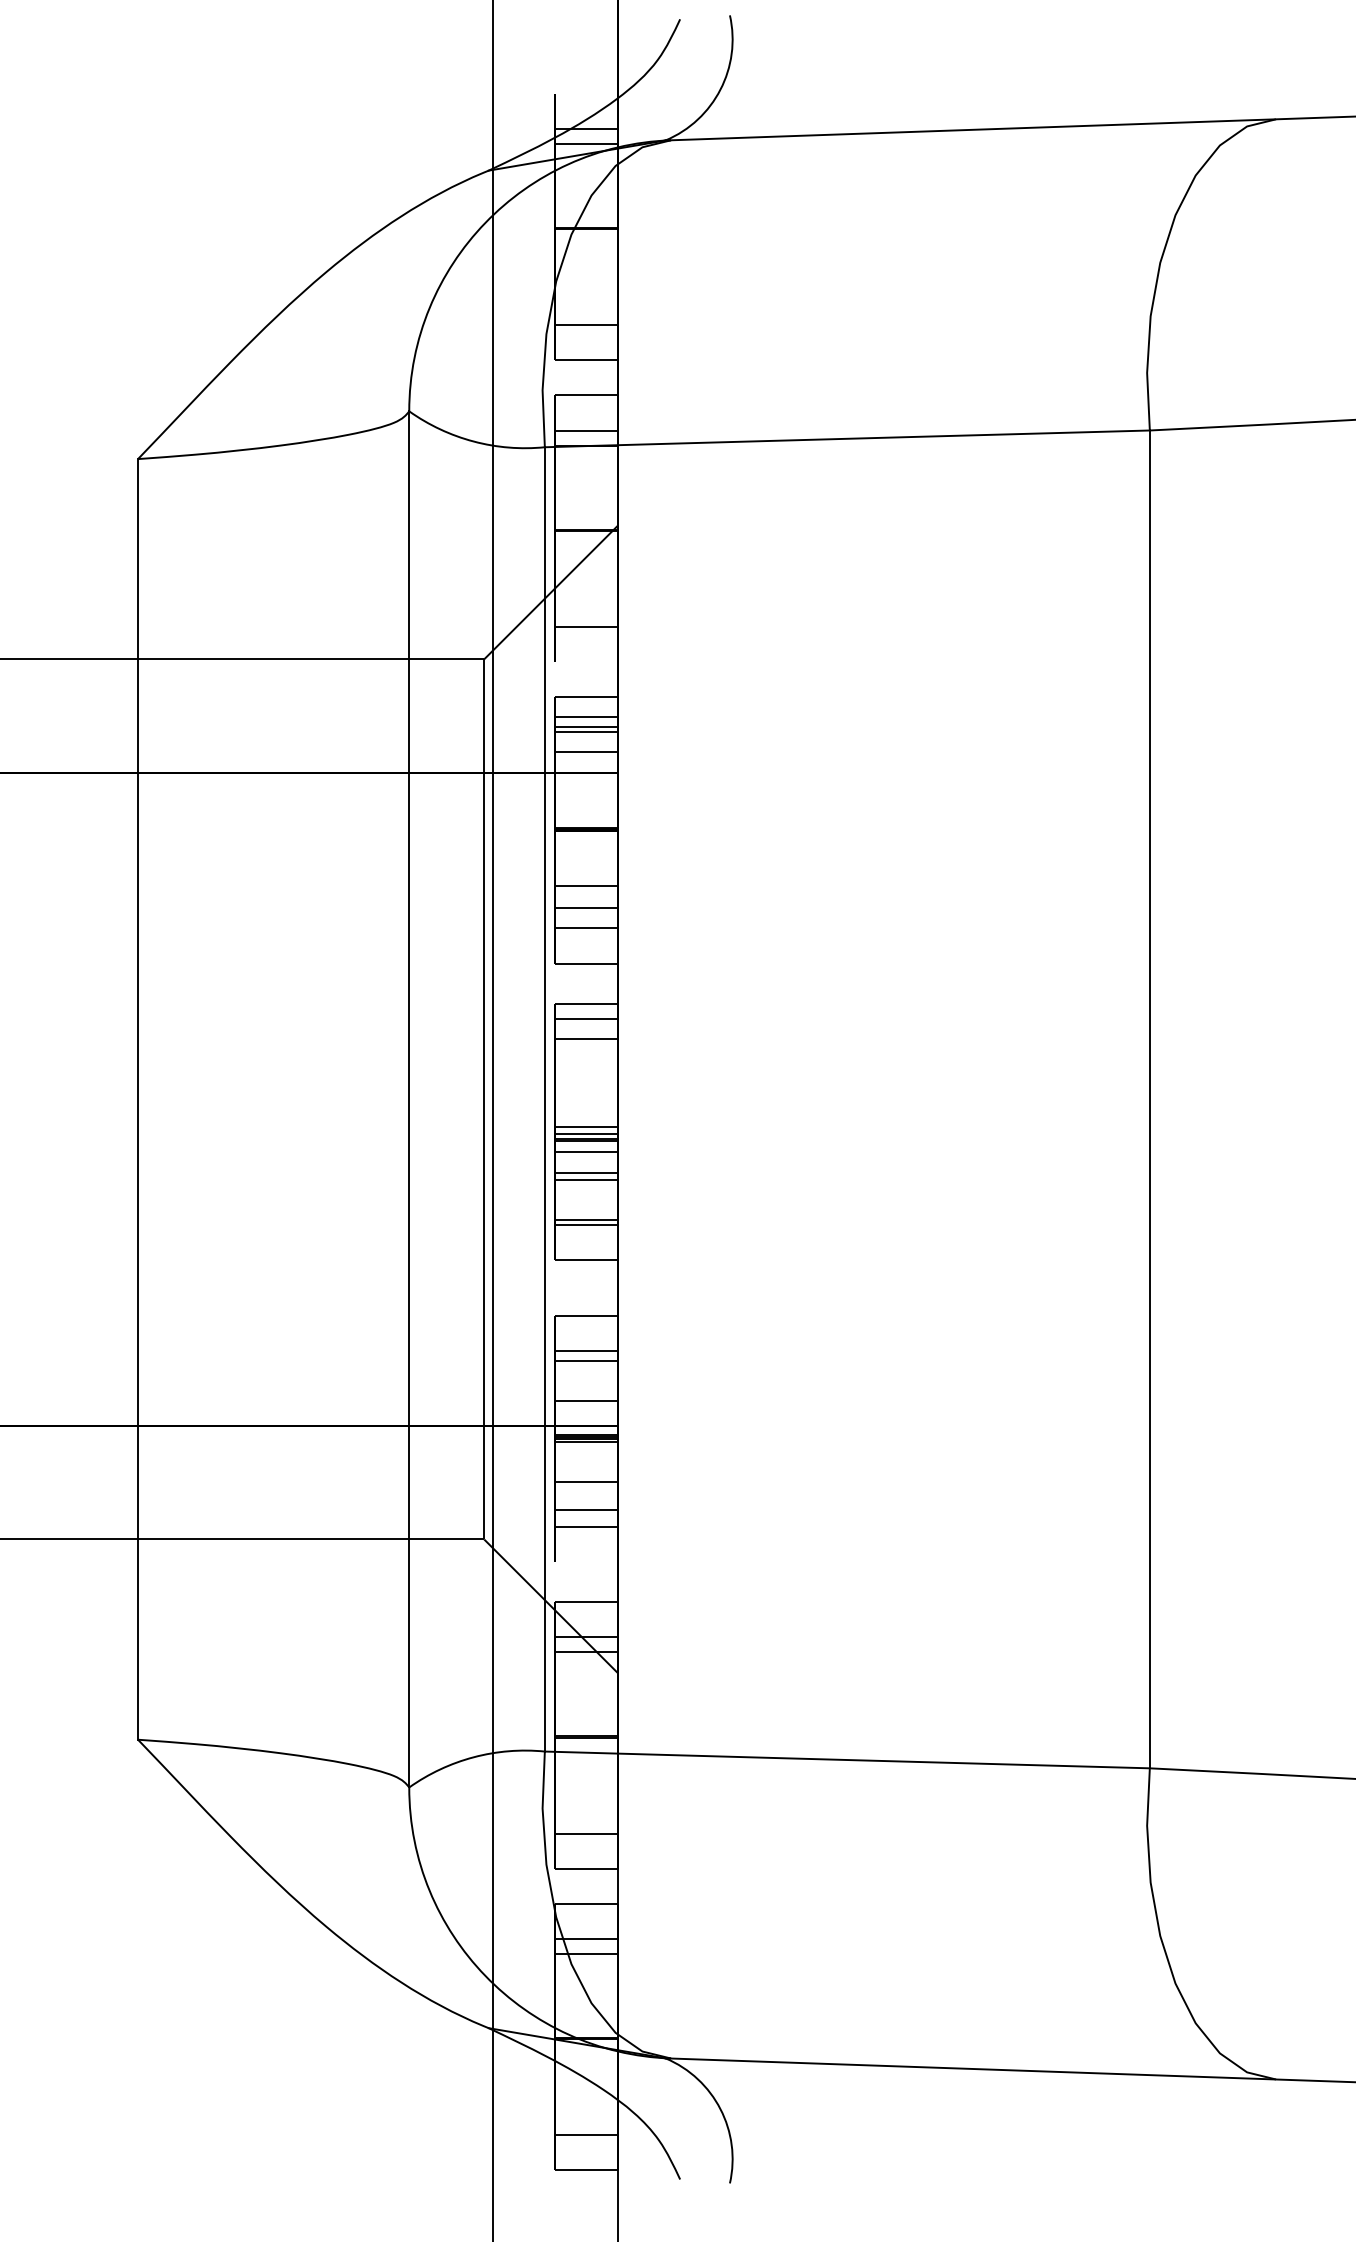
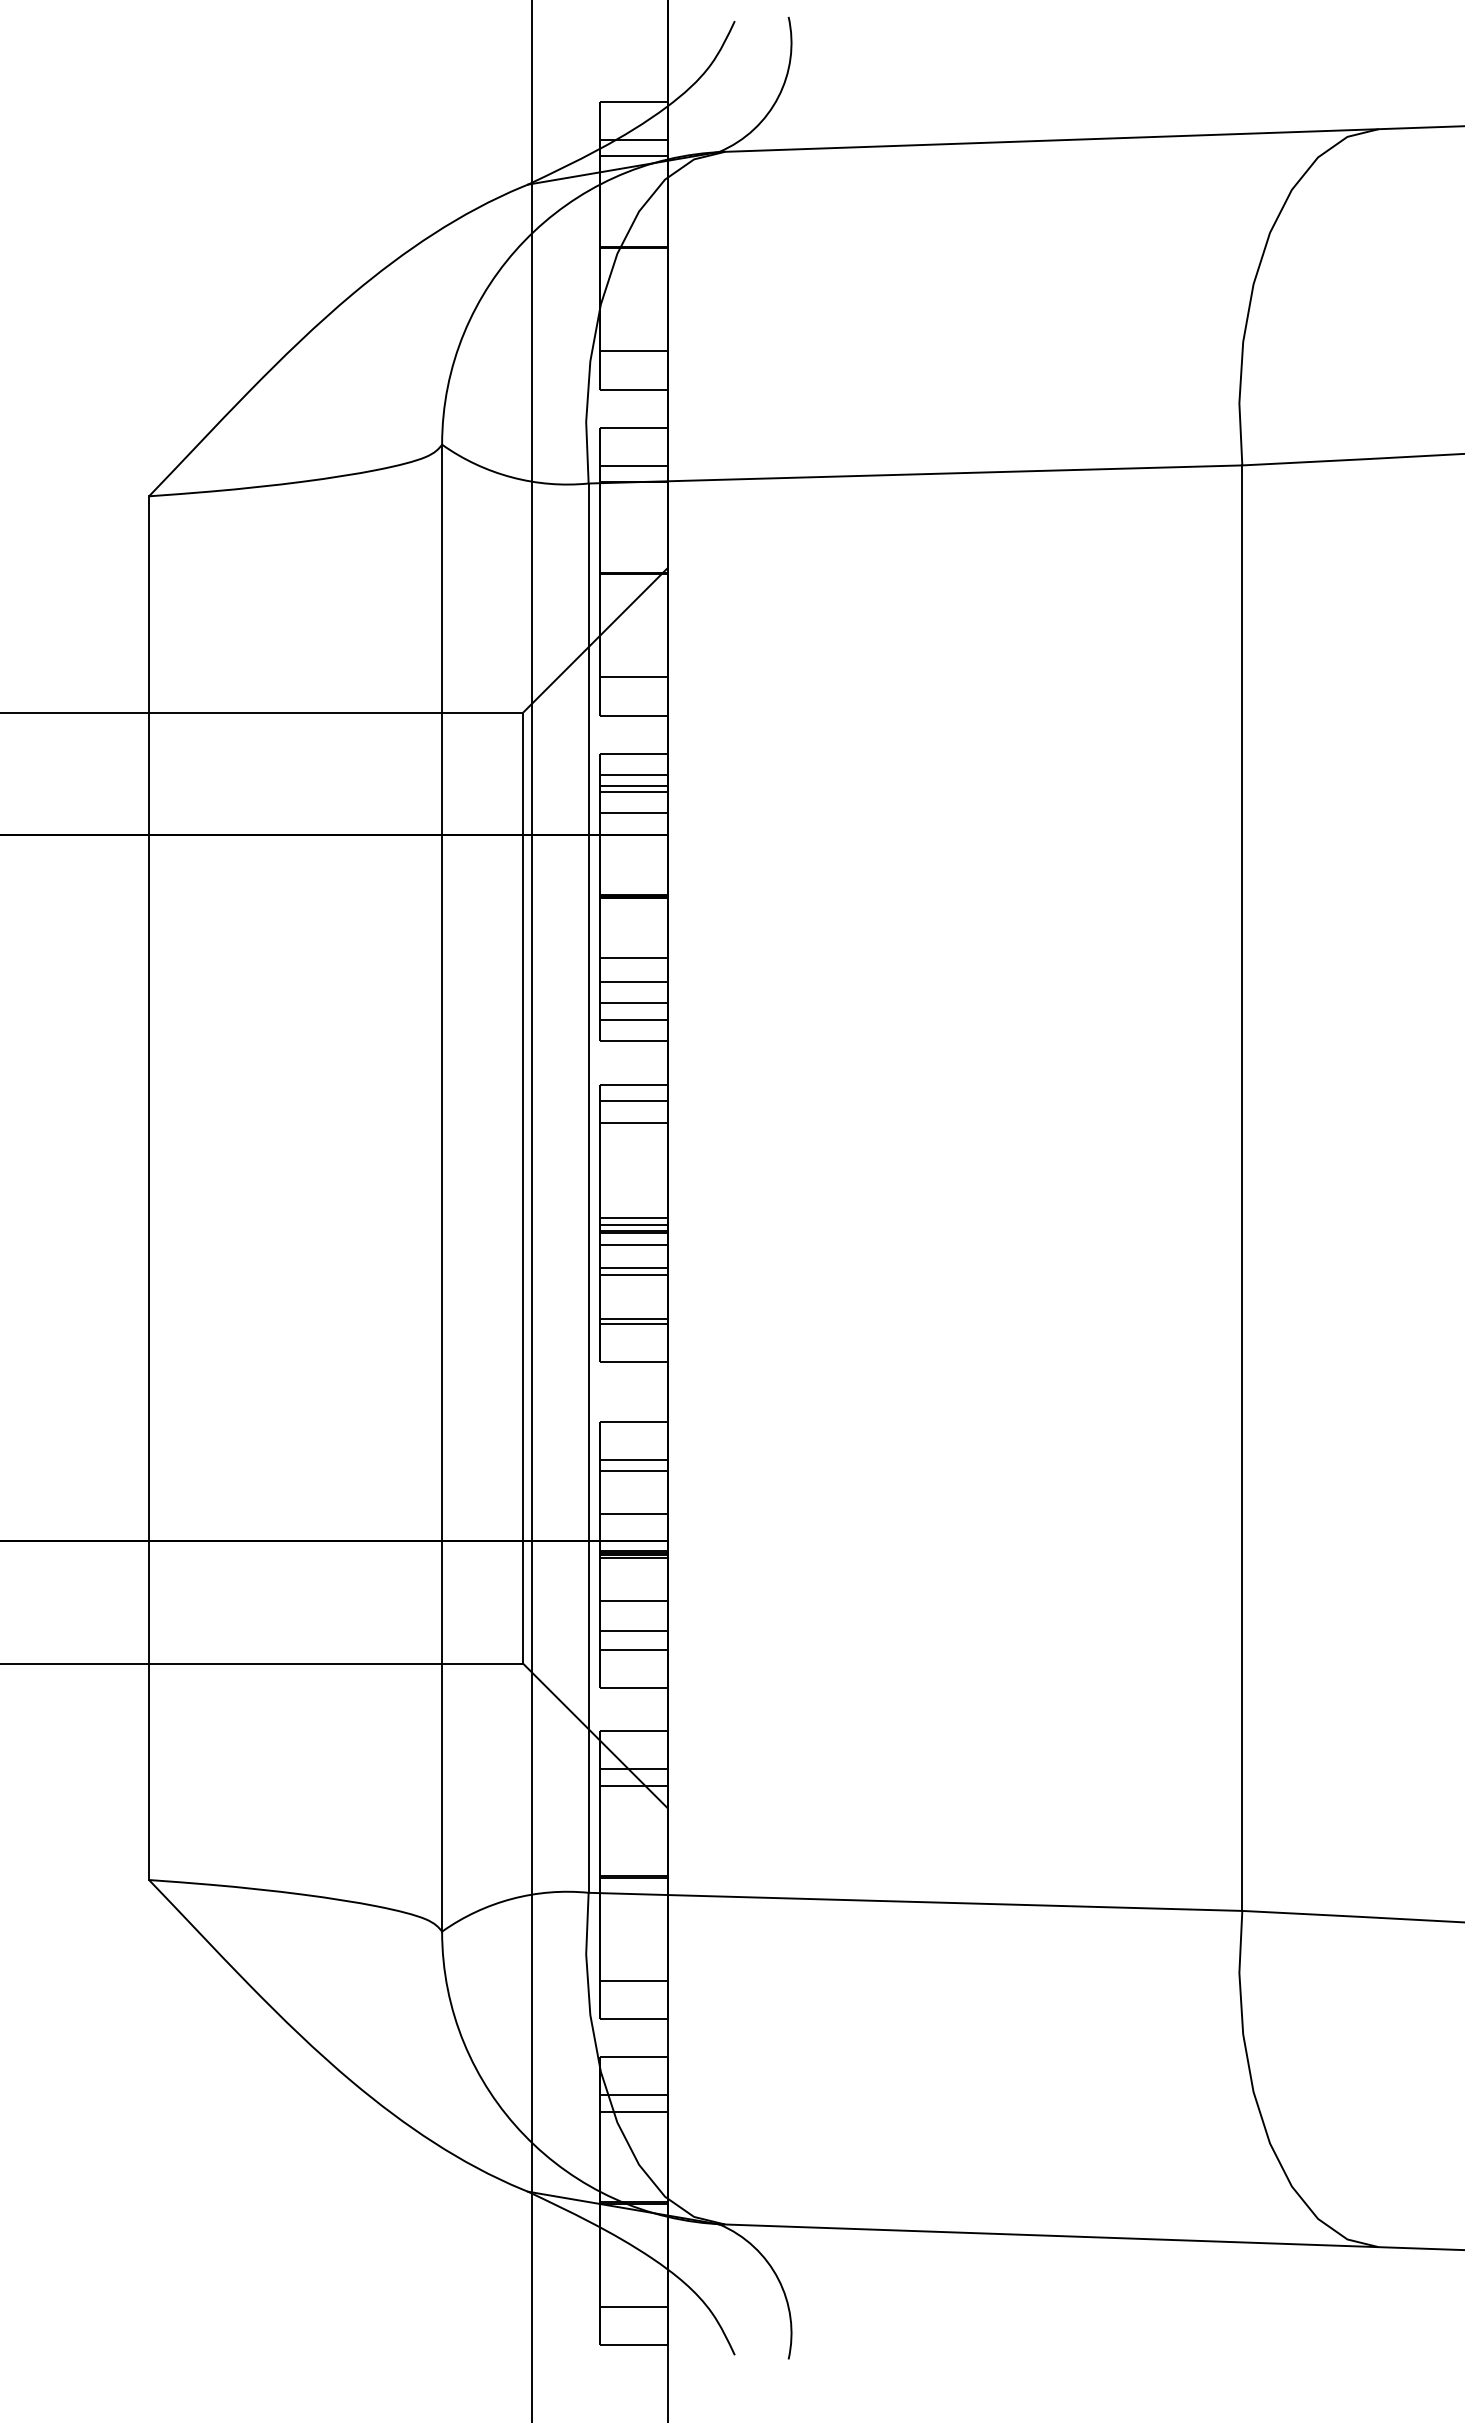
line: (586, 93) -> (633, 101), added
line: (586, 661) -> (633, 715), added
line: (586, 943) -> (633, 1019), added
line: (586, 1562) -> (633, 1688), added

